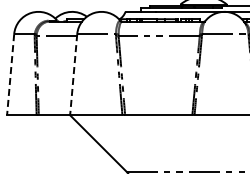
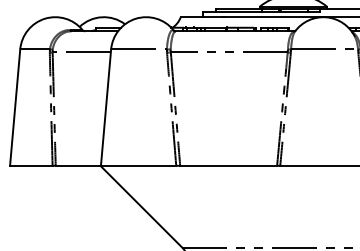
line: (10, 74) -> (14, 107), dashed -> solid
line: (73, 74) -> (105, 107), dashed -> solid

